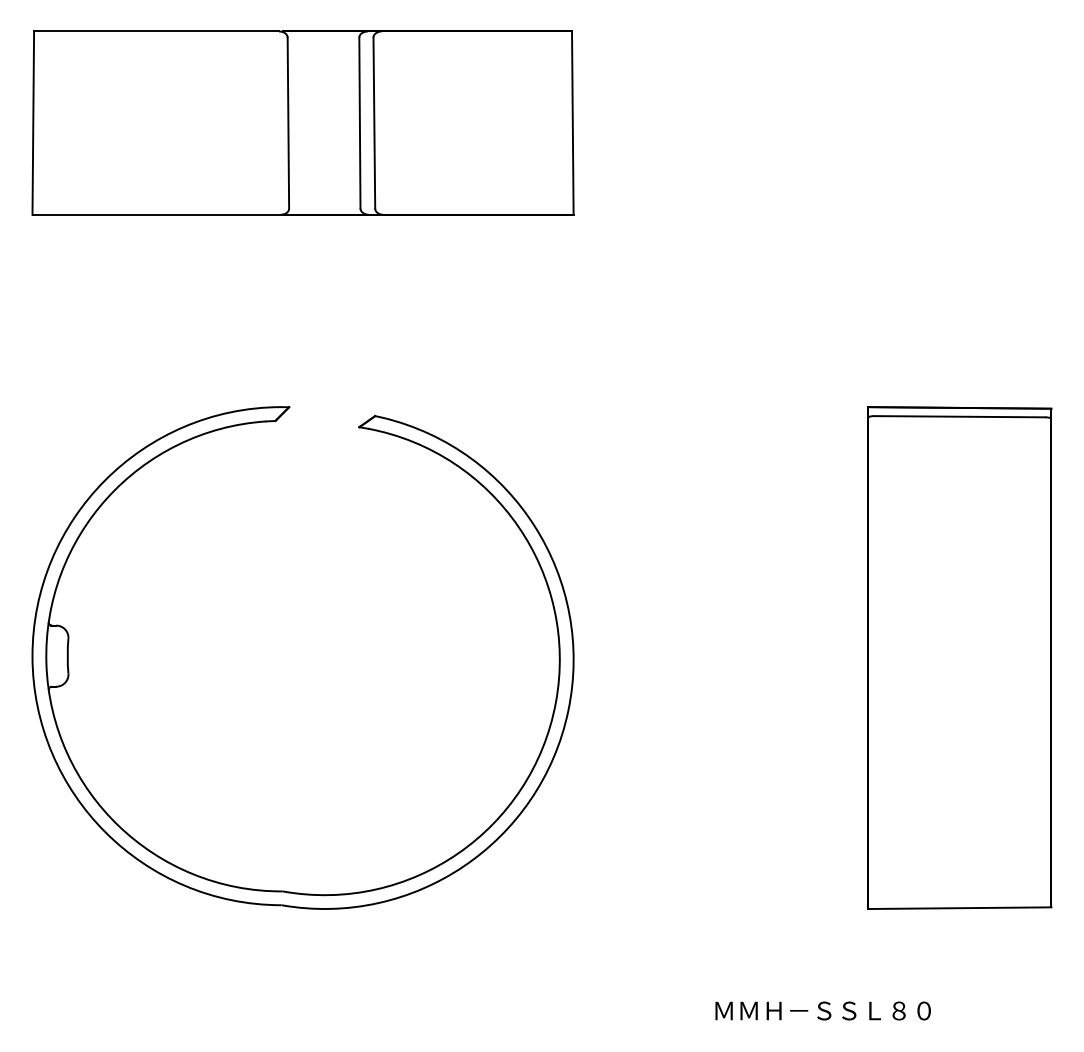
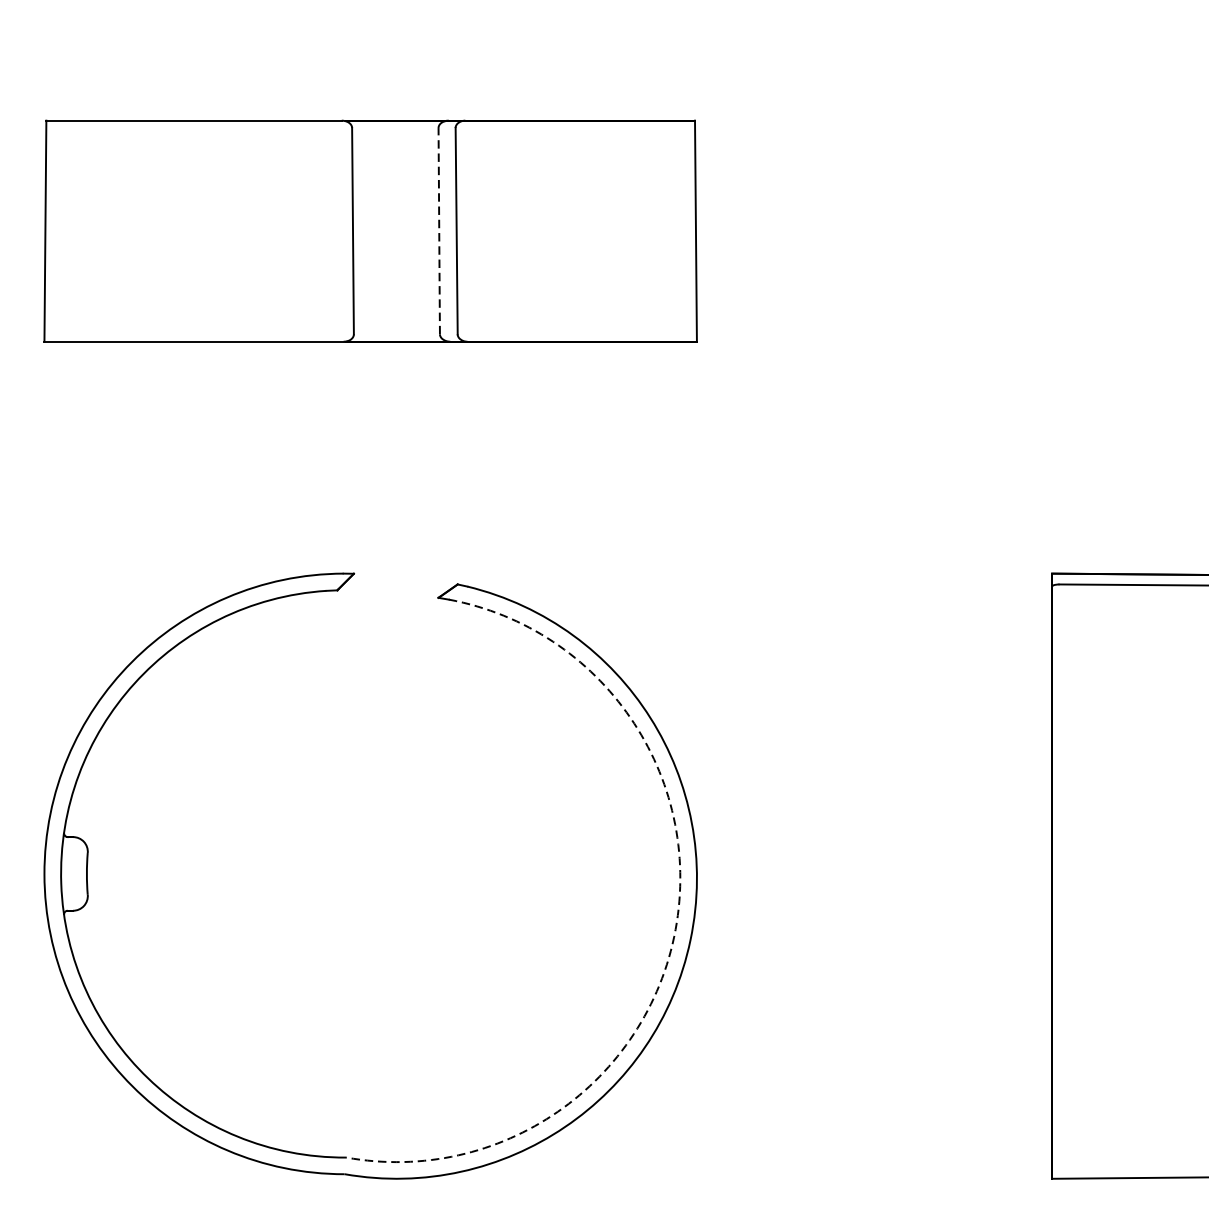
line: (359, 123) -> (438, 231), solid -> dashed
arc: (555, 702) -> (675, 929), solid -> dashed

